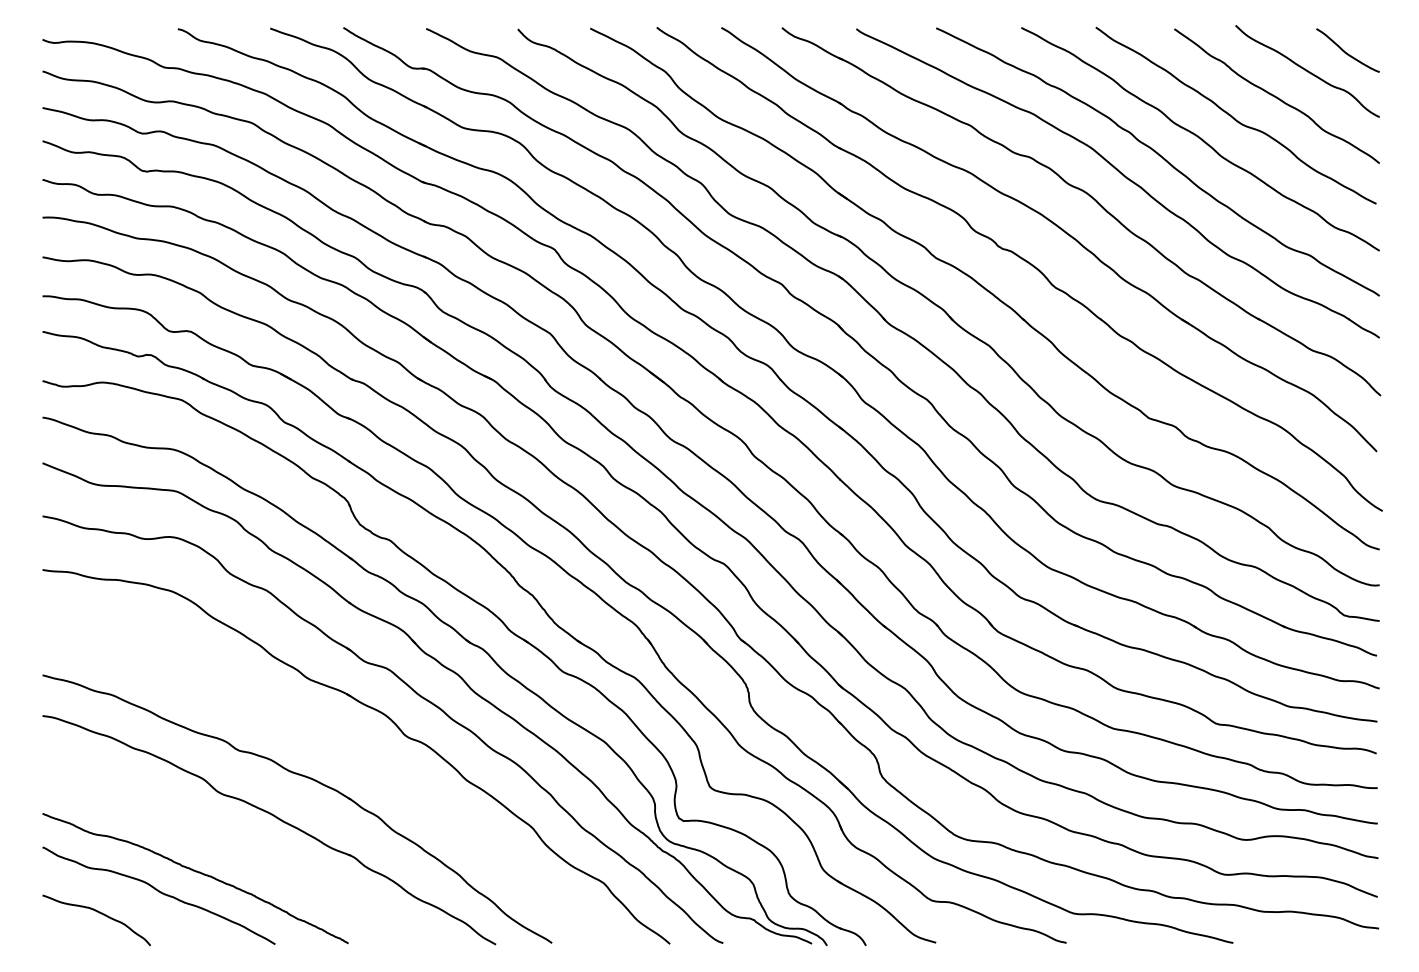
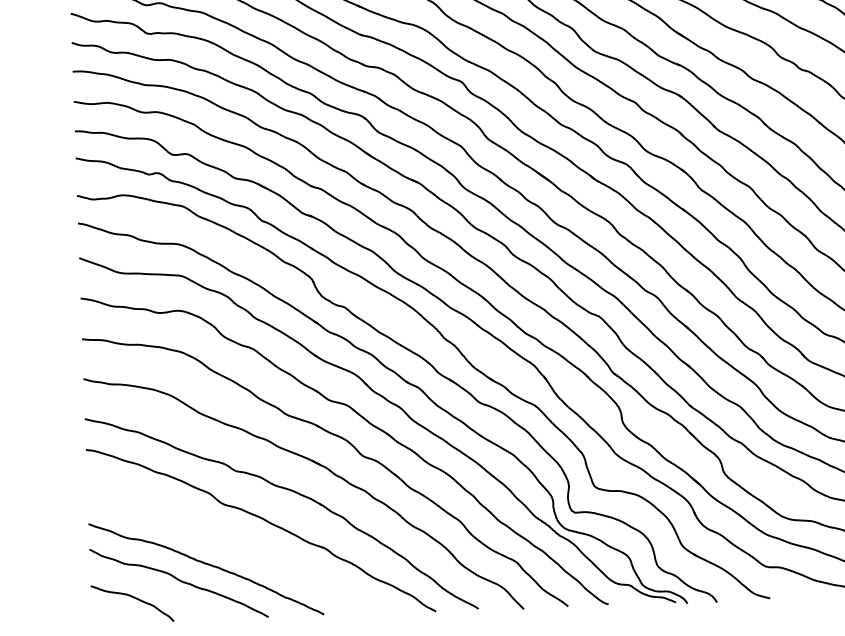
part: (351, 748) -> (321, 466), added

